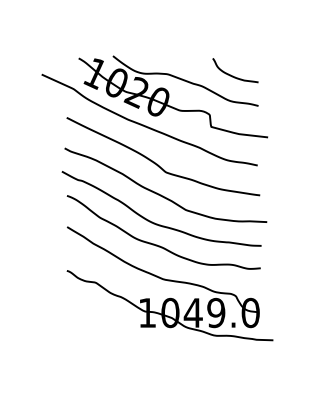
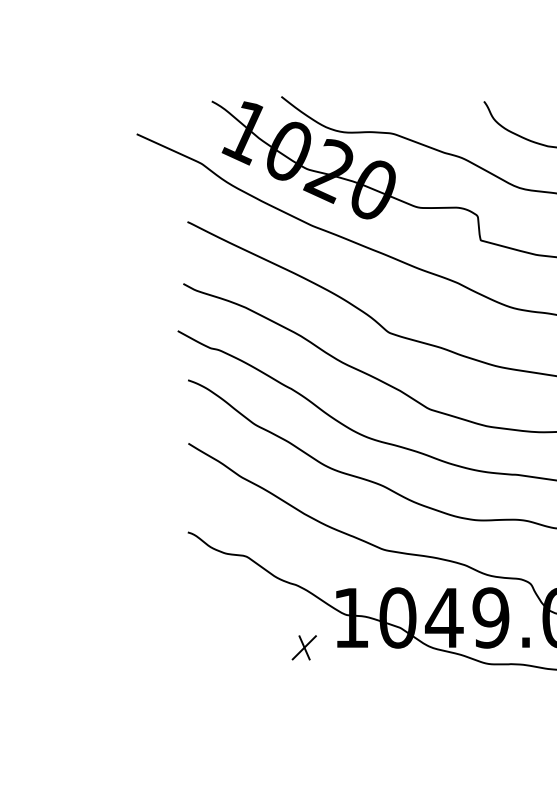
part: (123, 327) -> (302, 647), added

